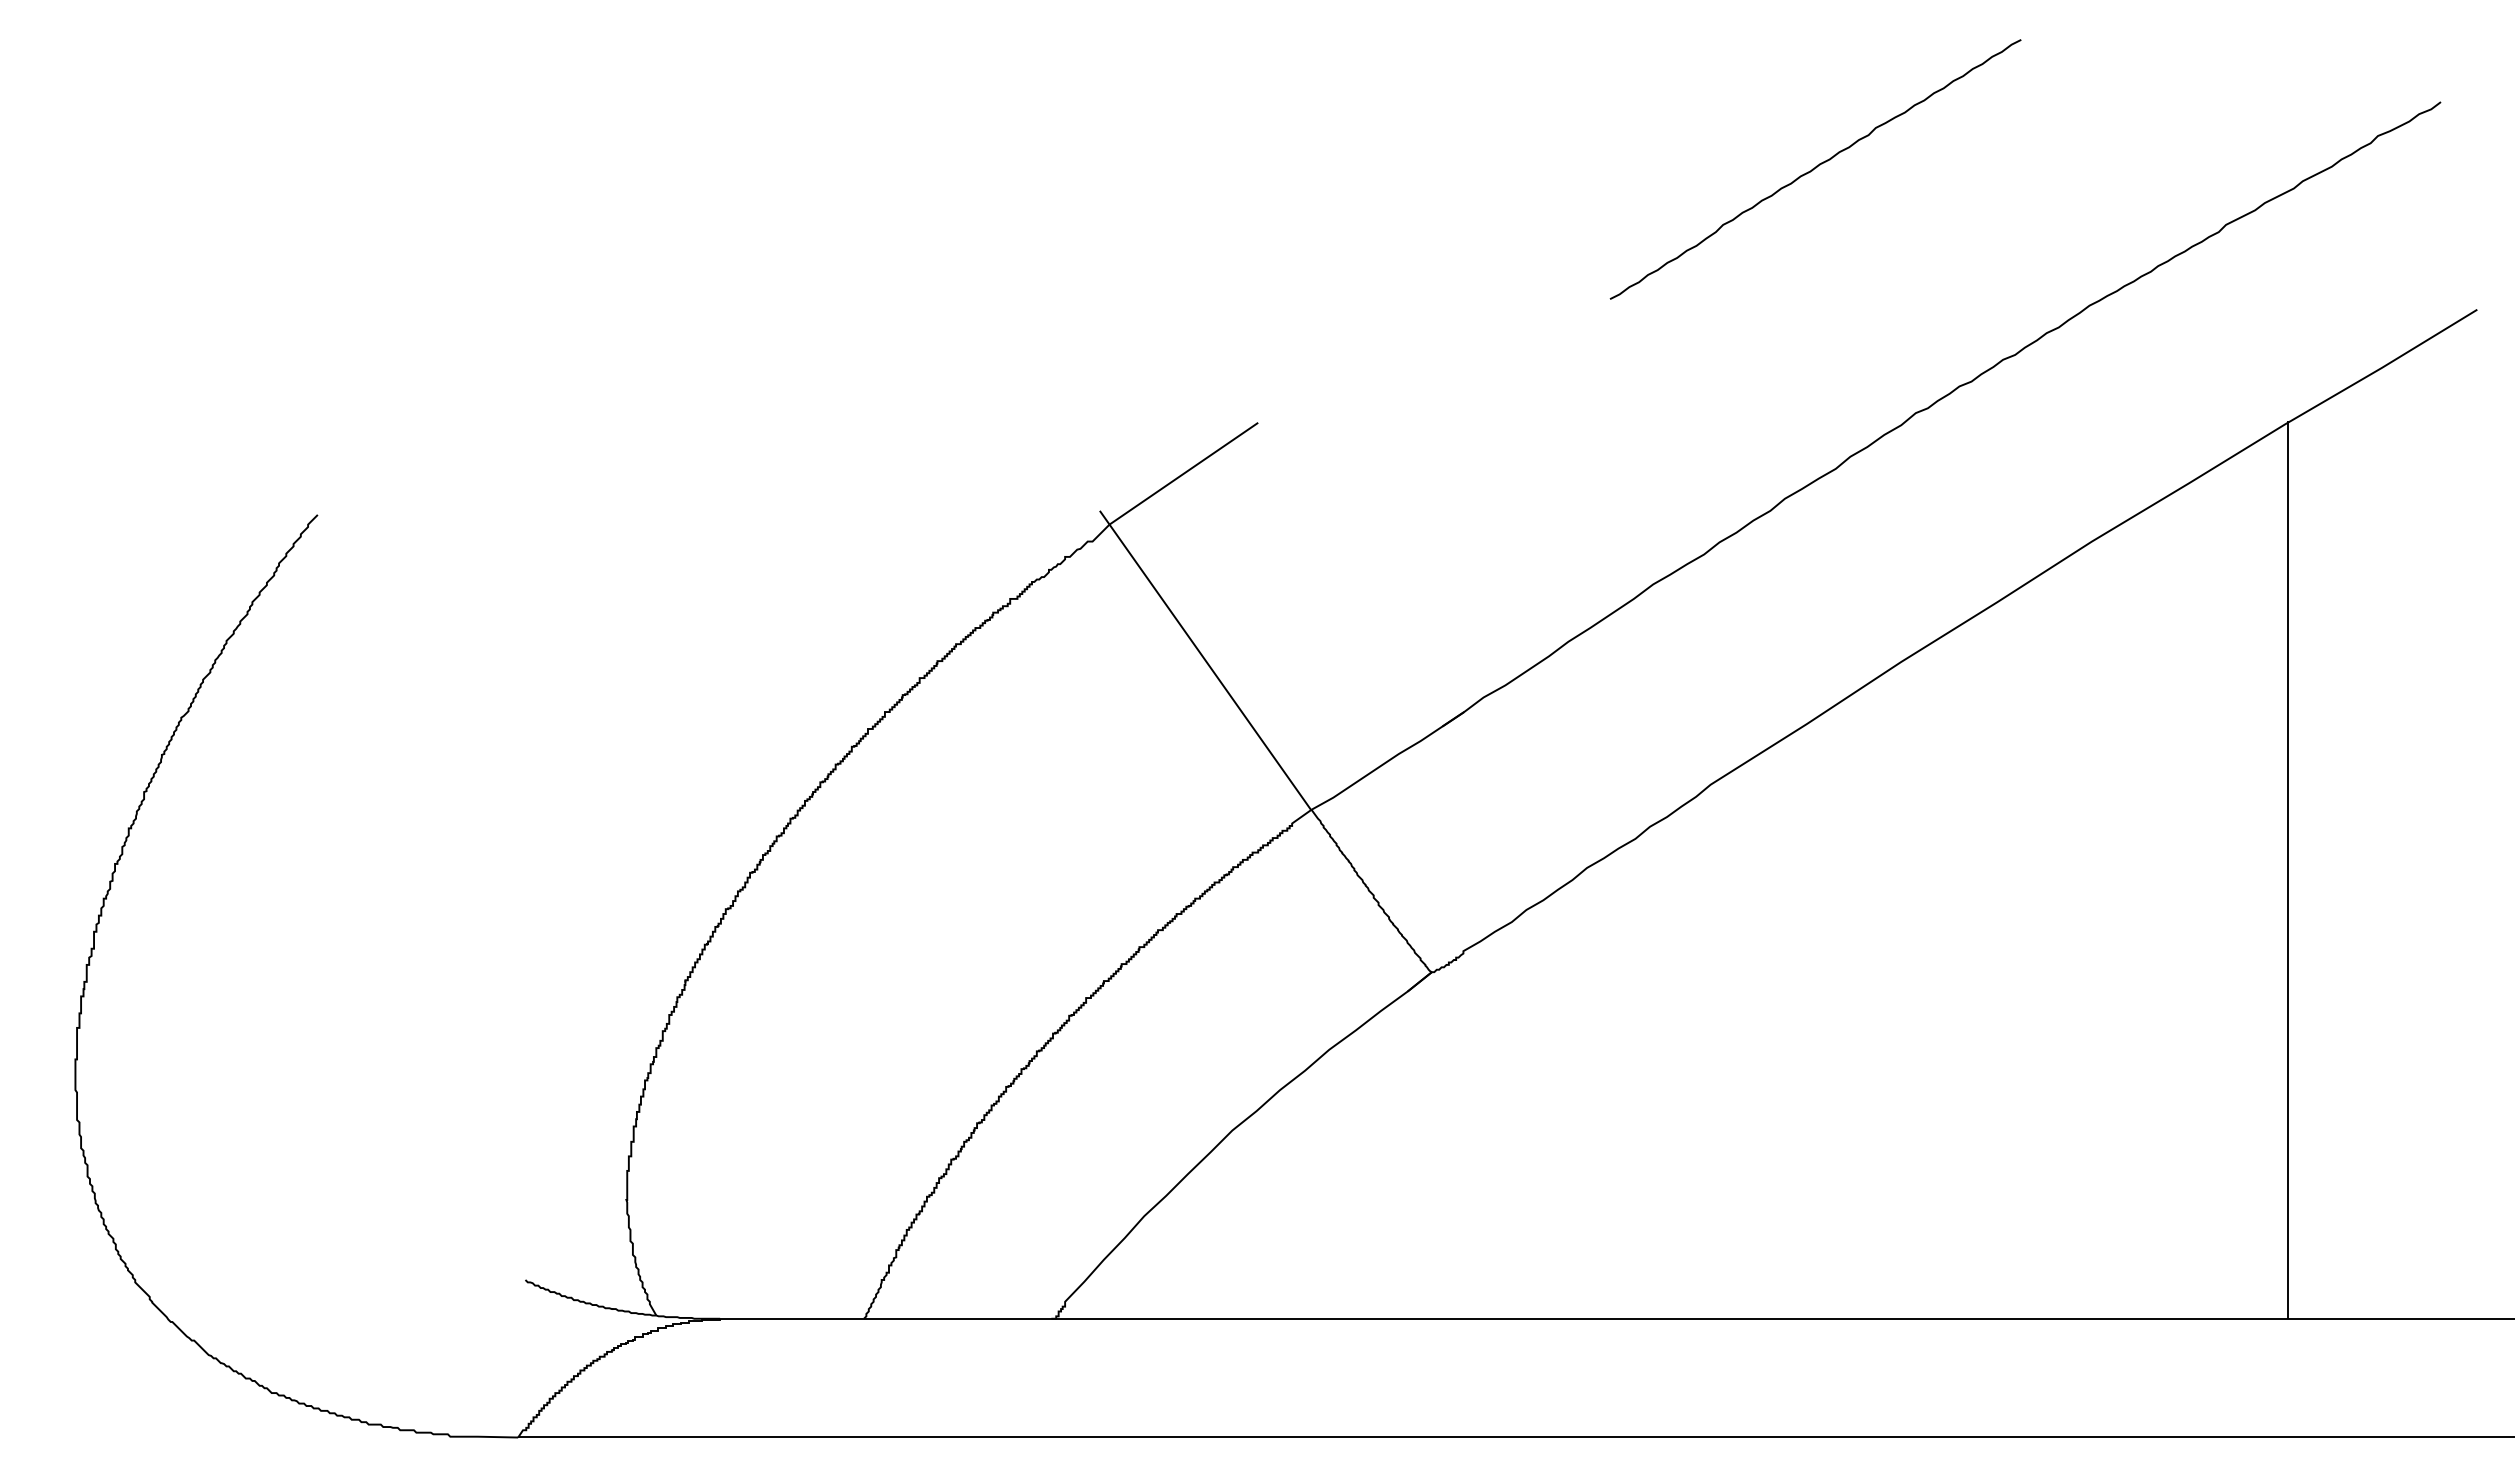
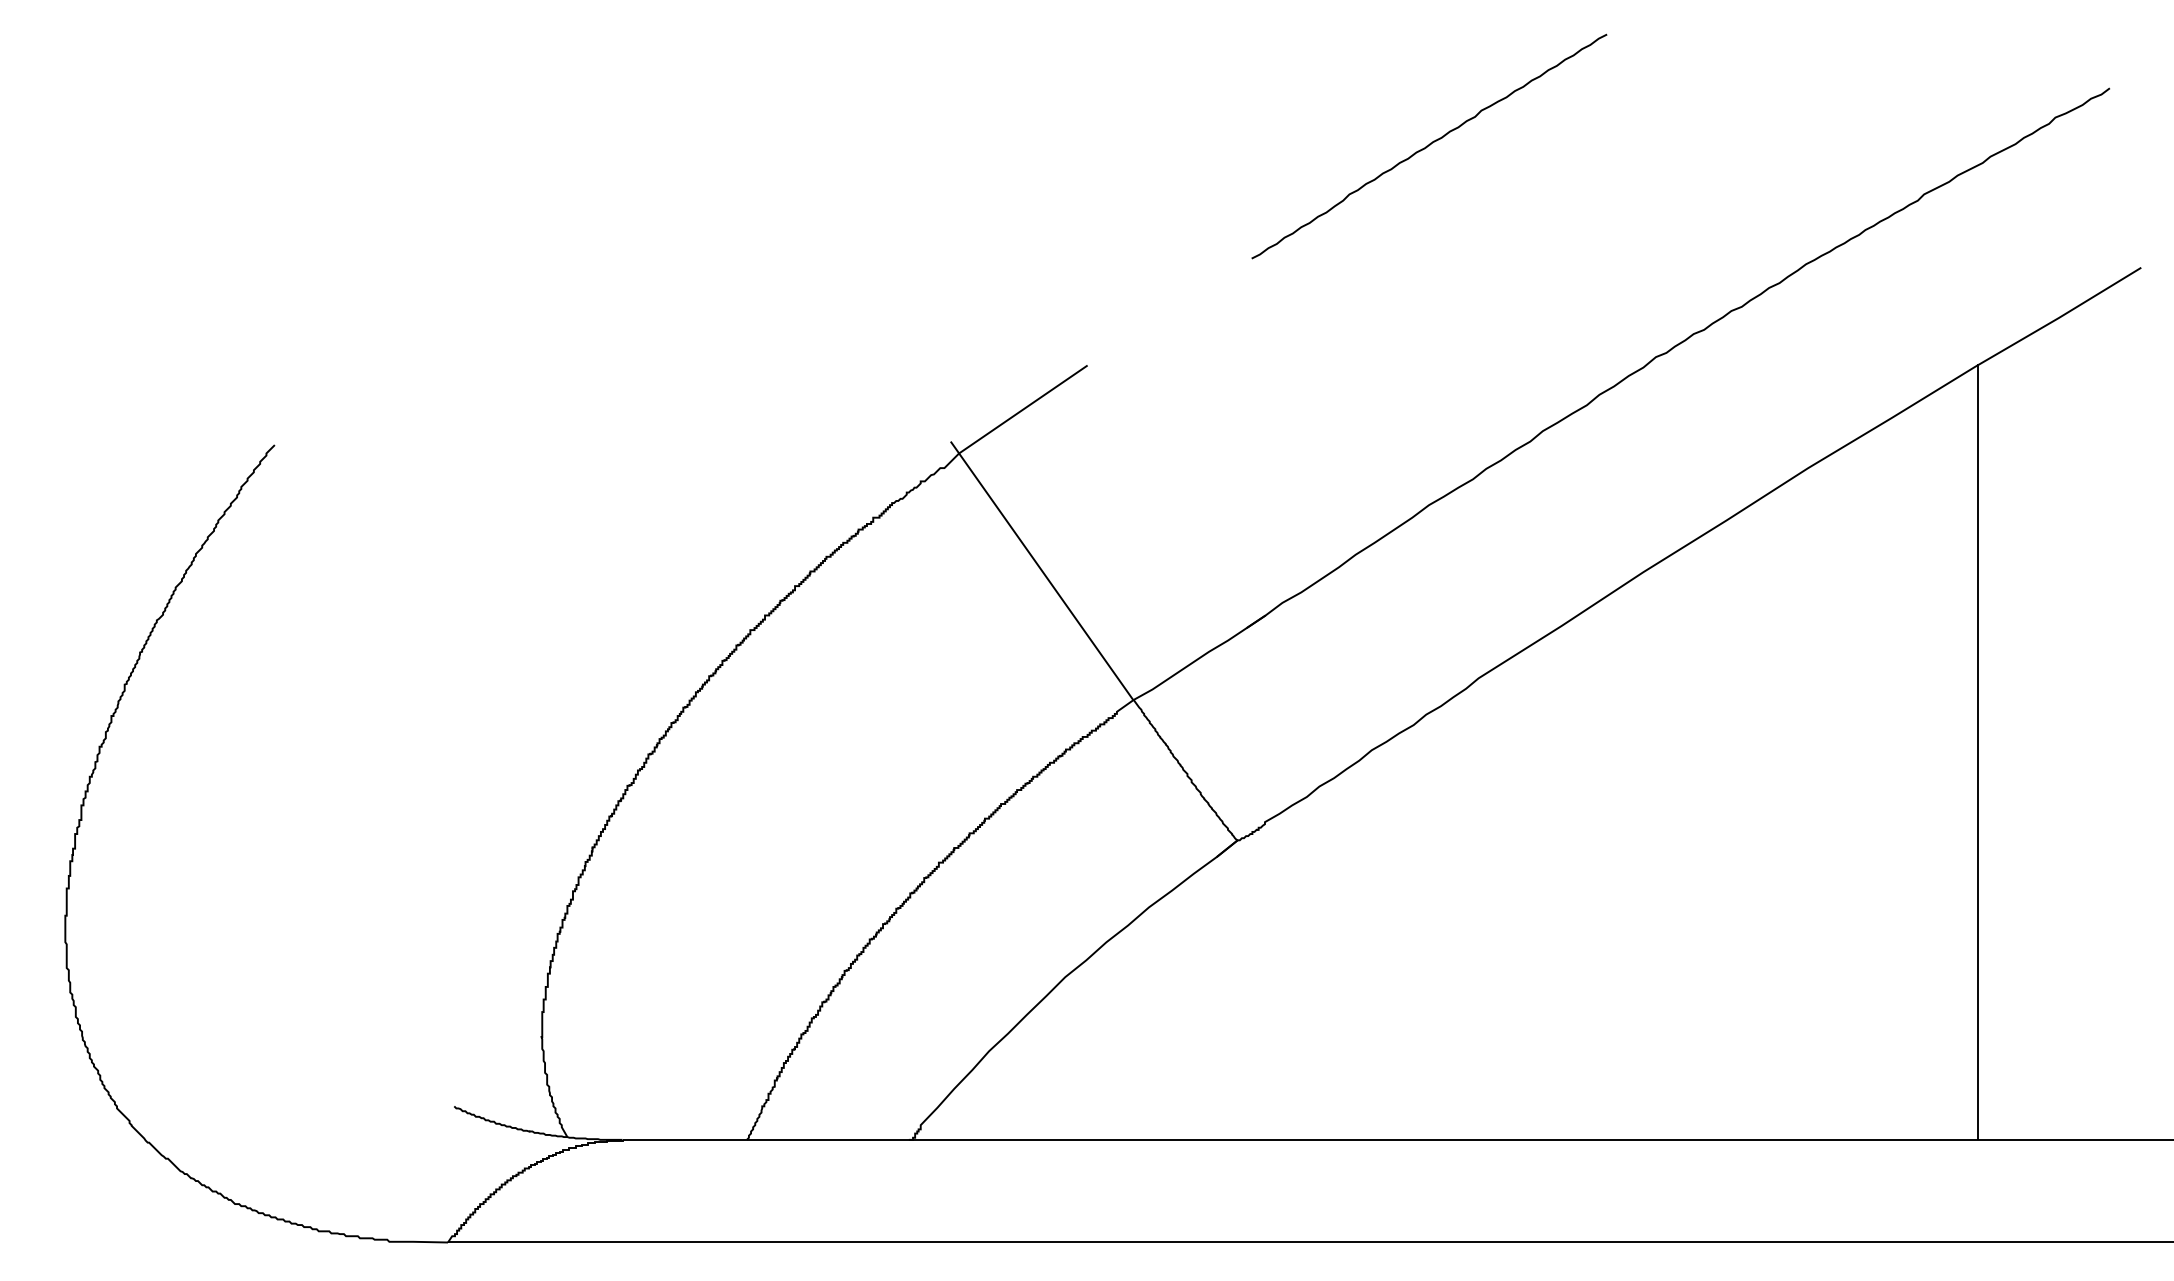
curve: (1815, 168) -> (1429, 145), moved

